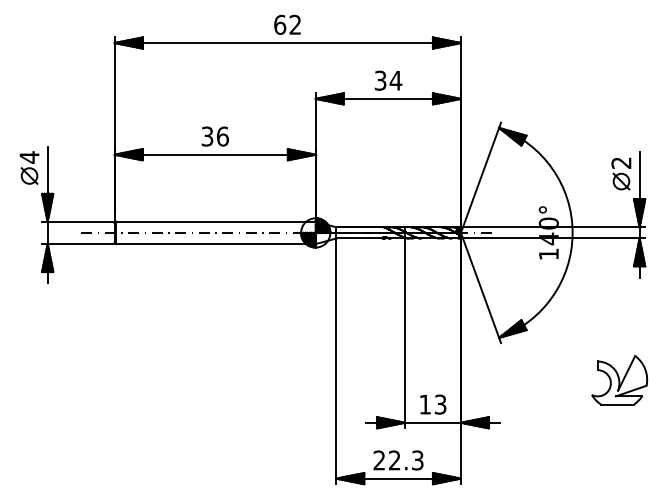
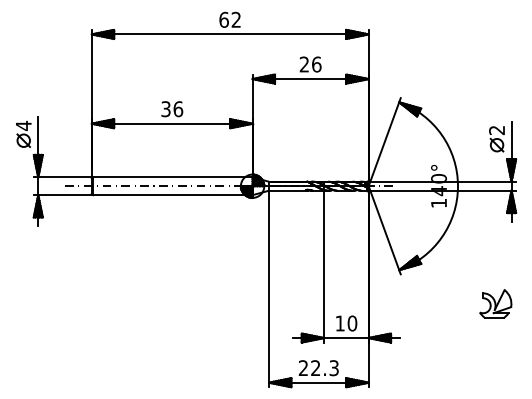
text: (388, 80) -> (310, 64), 34 -> 26
part: (619, 379) -> (495, 303), size x0.71
text: (440, 404) -> (352, 323), 13 -> 10

